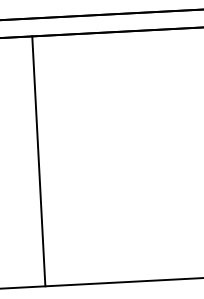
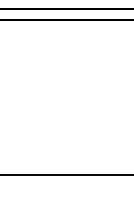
line: (39, 161) -> (18, 97), removed

